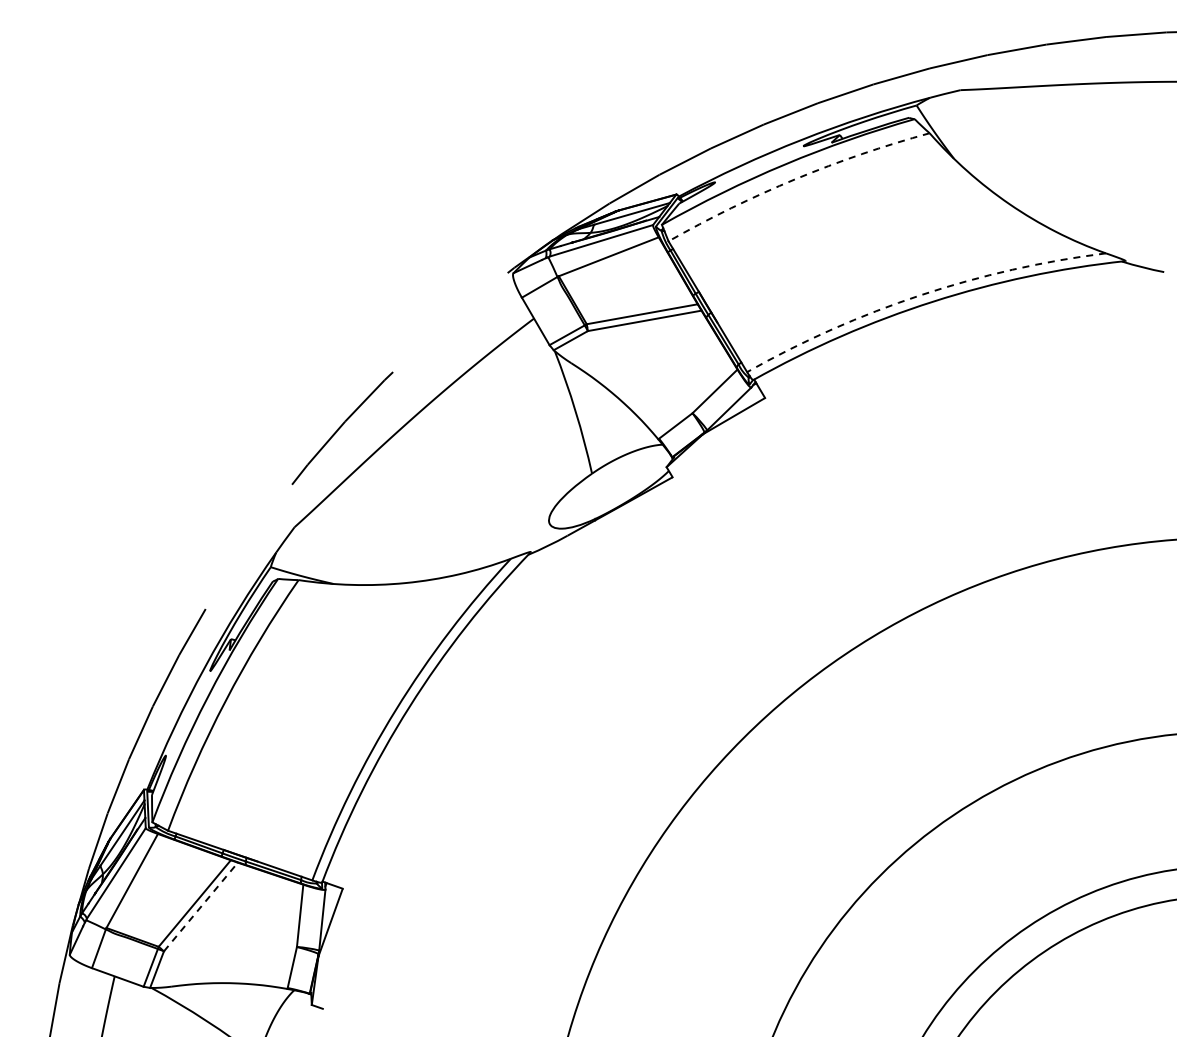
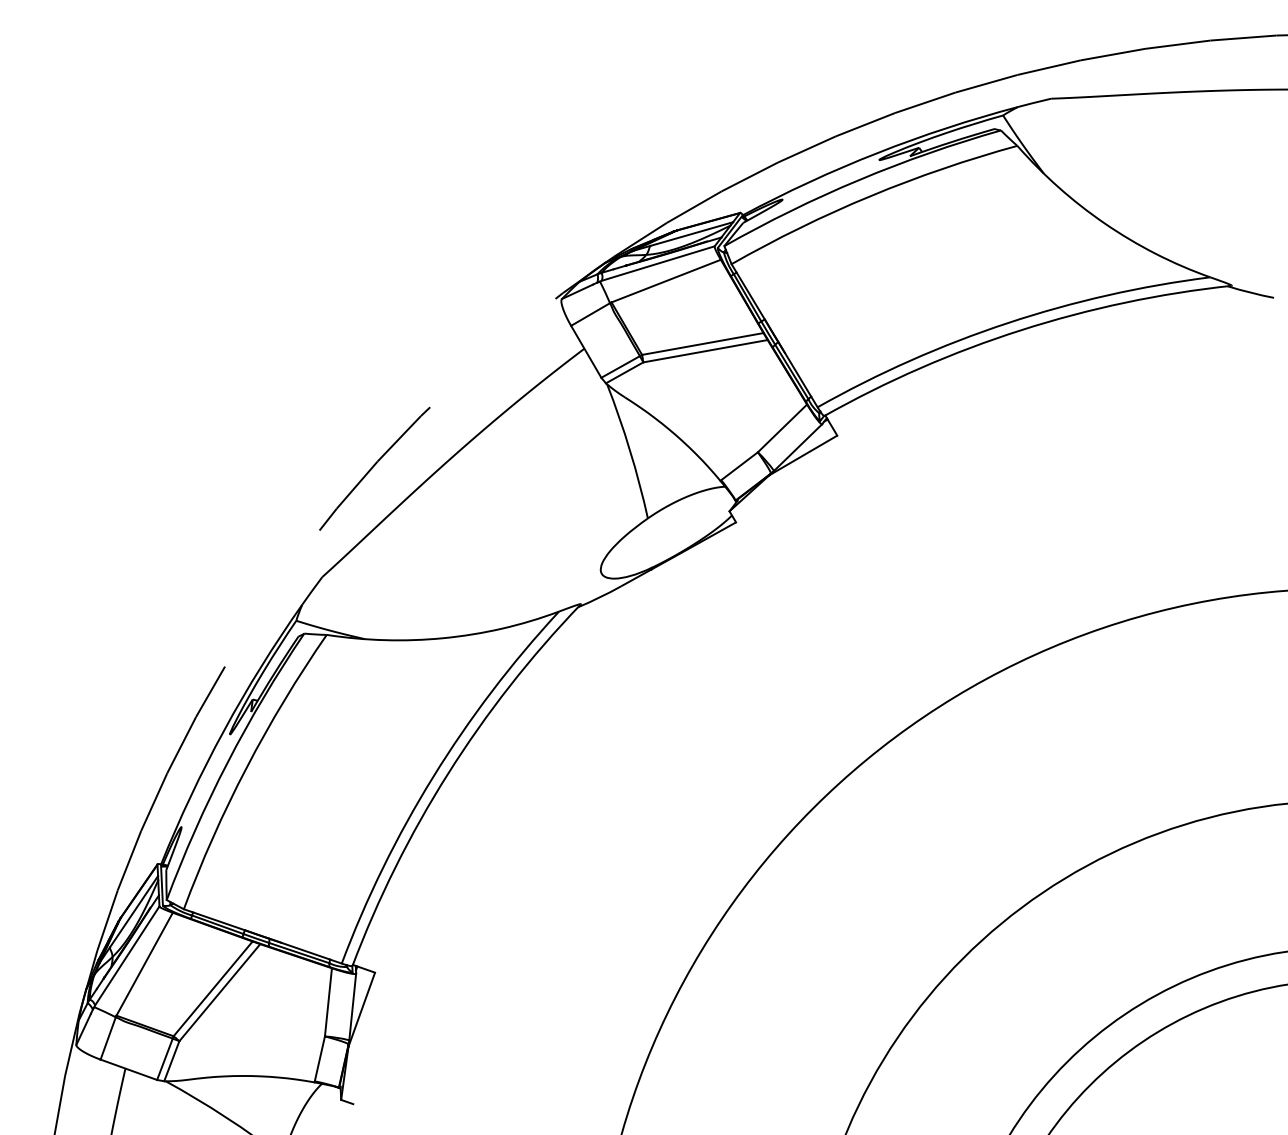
arc: (795, 179) -> (870, 196), dashed -> solid
arc: (920, 295) -> (1007, 323), dashed -> solid
line: (200, 907) -> (219, 993), dashed -> solid

